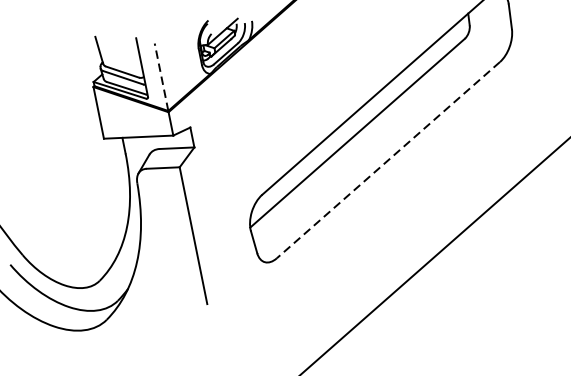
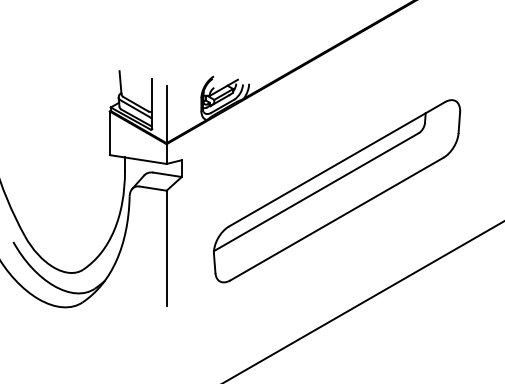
line: (161, 77) -> (166, 114), dashed -> solid
line: (389, 160) -> (337, 219), dashed -> solid

